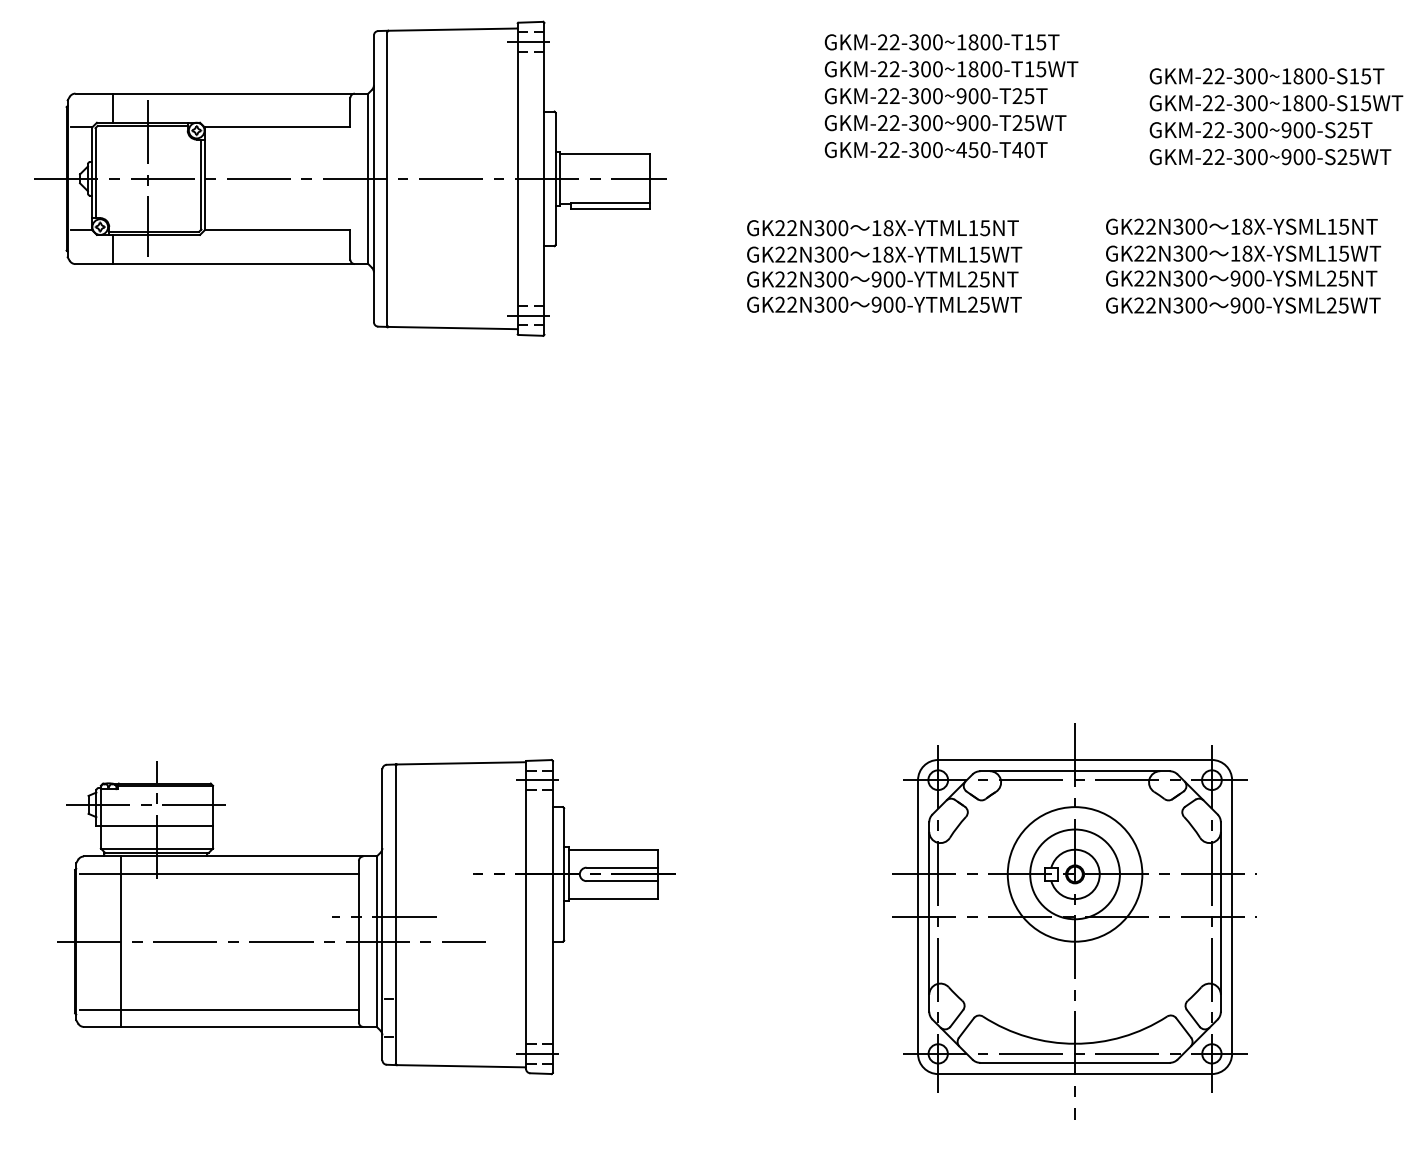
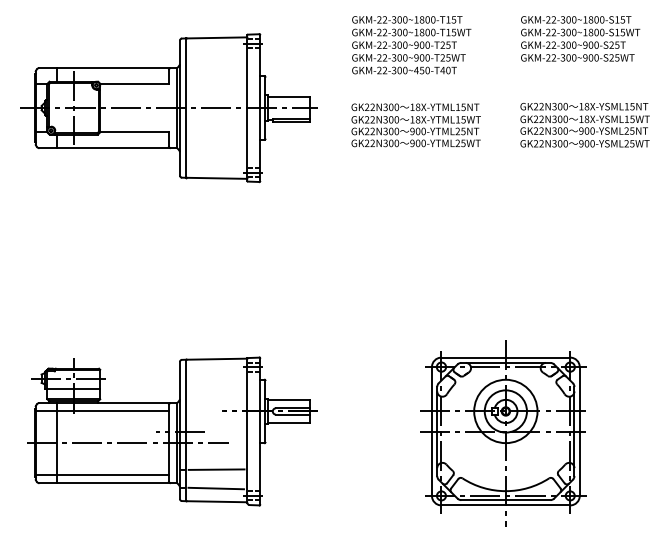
text: (951, 96) -> (411, 45), moved
text: (1276, 115) -> (580, 38), moved
part: (349, 179) -> (168, 108), moved
line: (460, 997) -> (216, 469), added
line: (458, 1038) -> (215, 488), added

